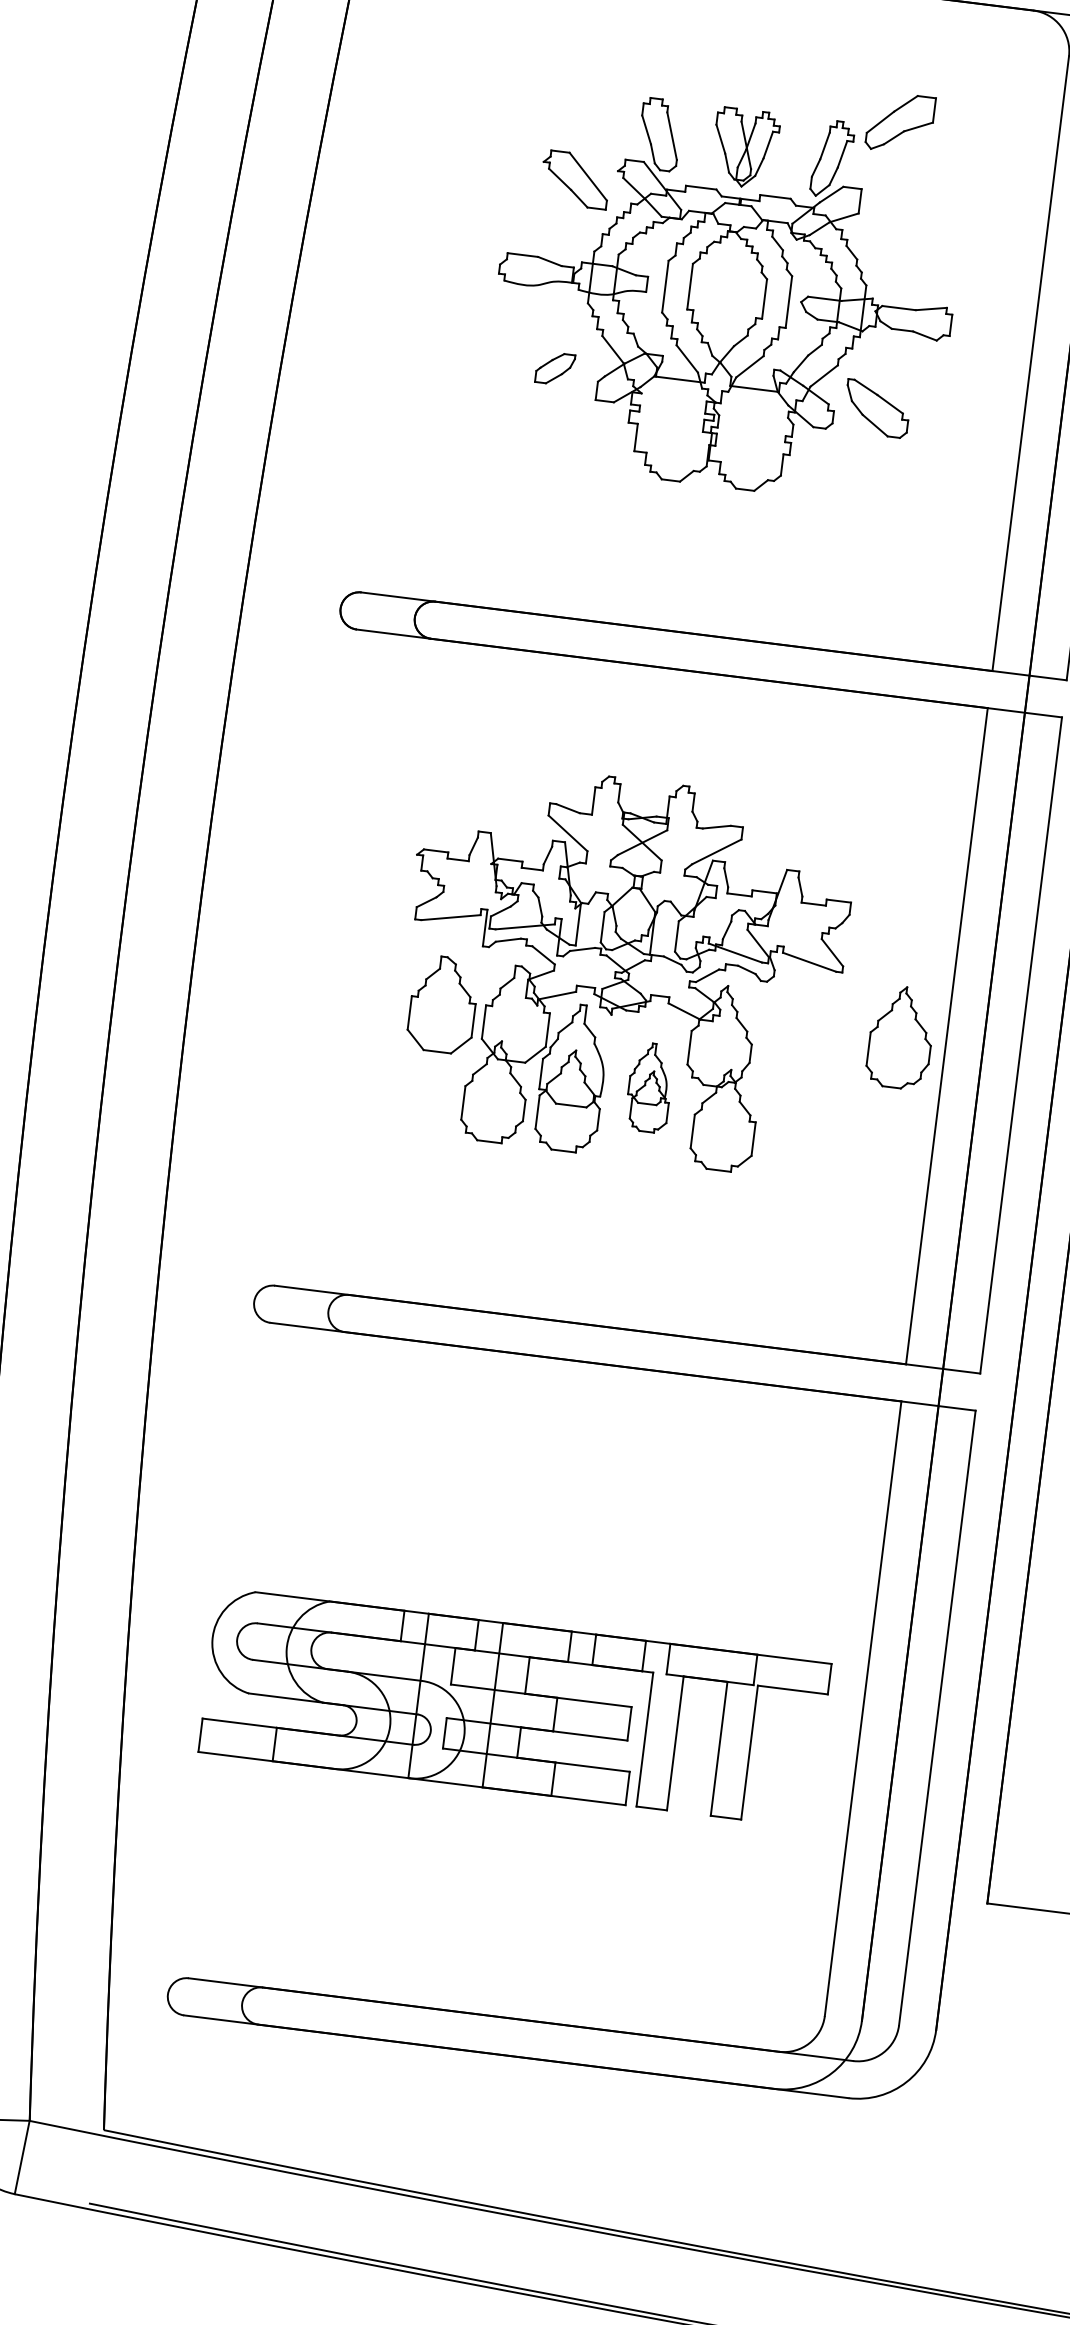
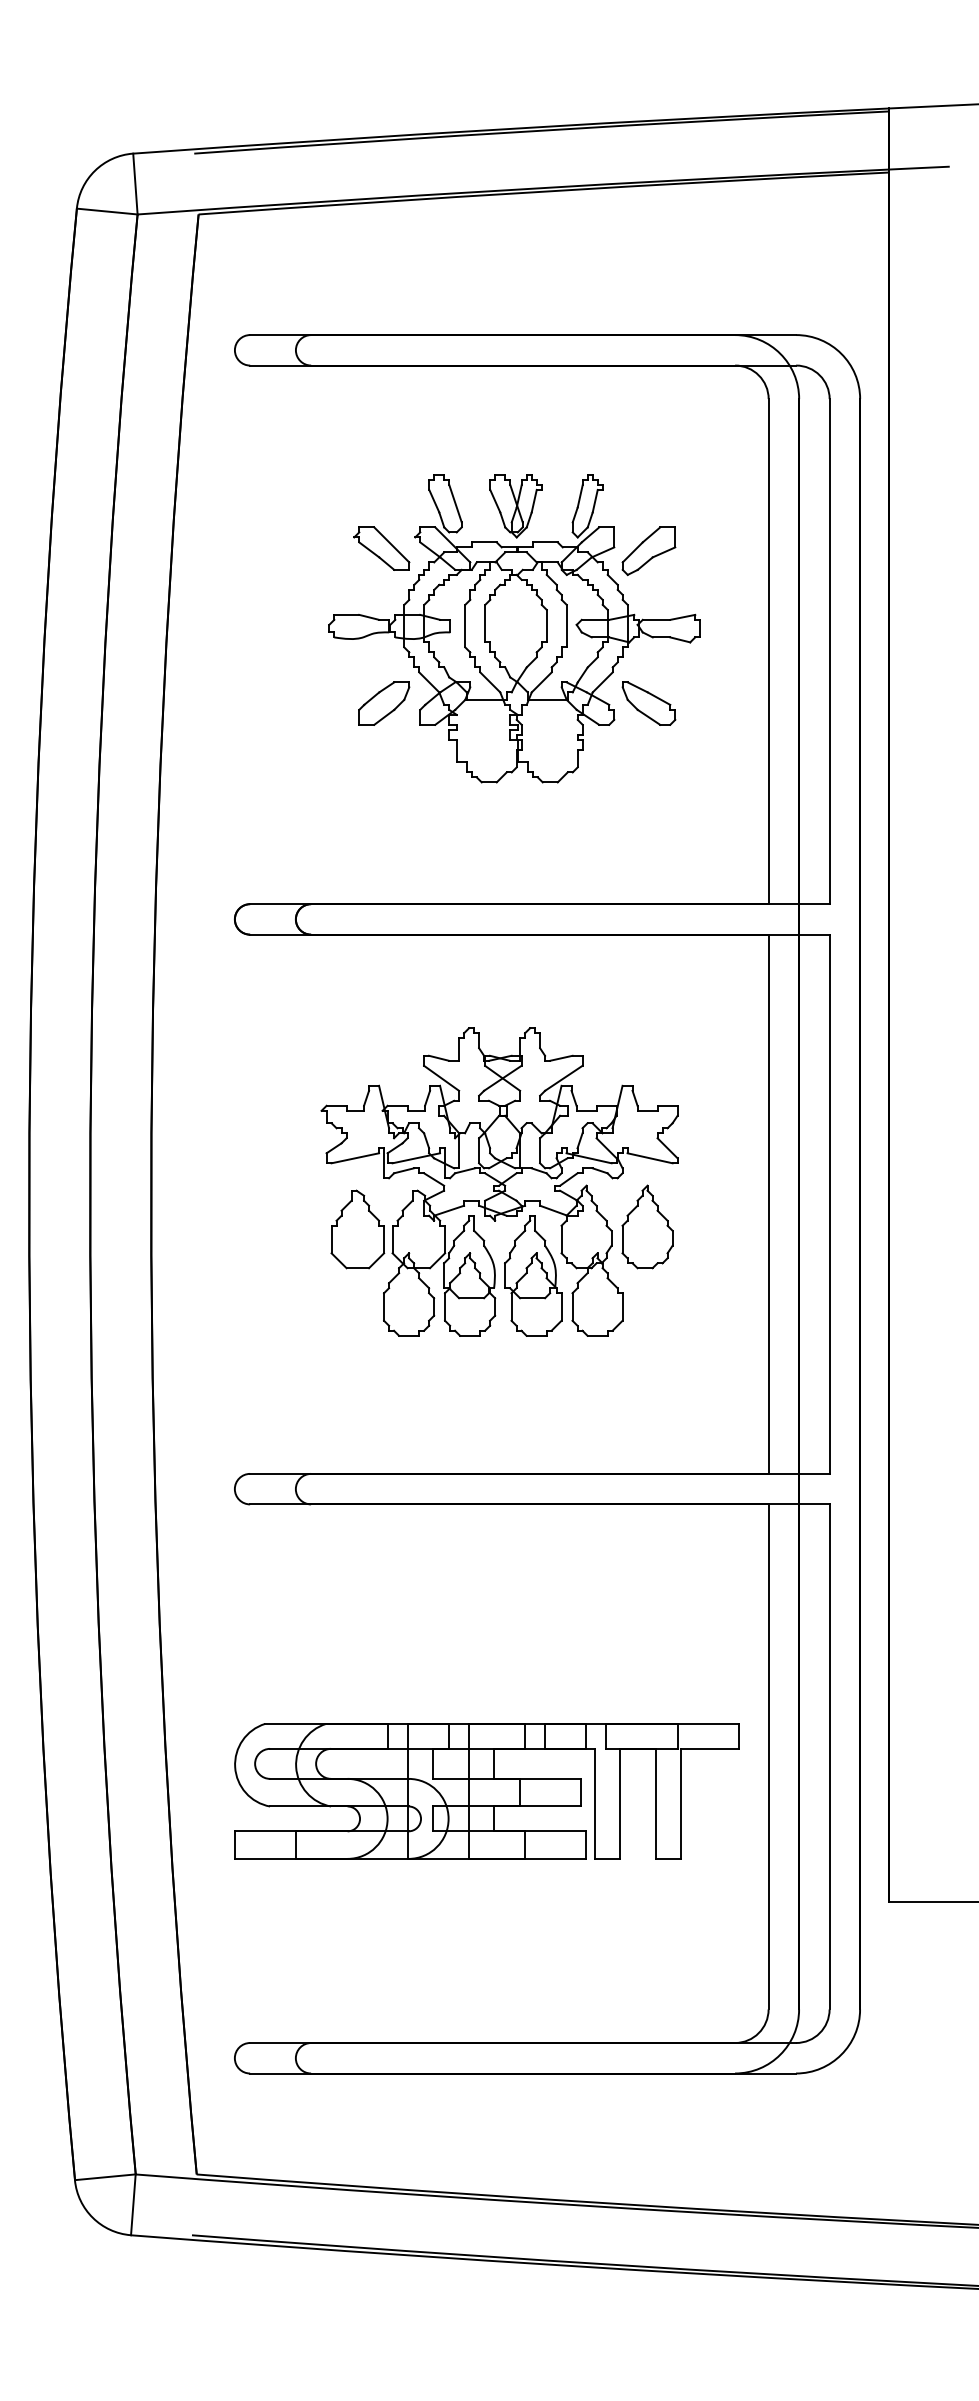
part: (899, 122) -> (648, 550), moved
part: (555, 368) -> (384, 703), size x1.67
part: (900, 1036) -> (647, 1226), moved
part: (650, 1087) -> (533, 1275), size x1.67

